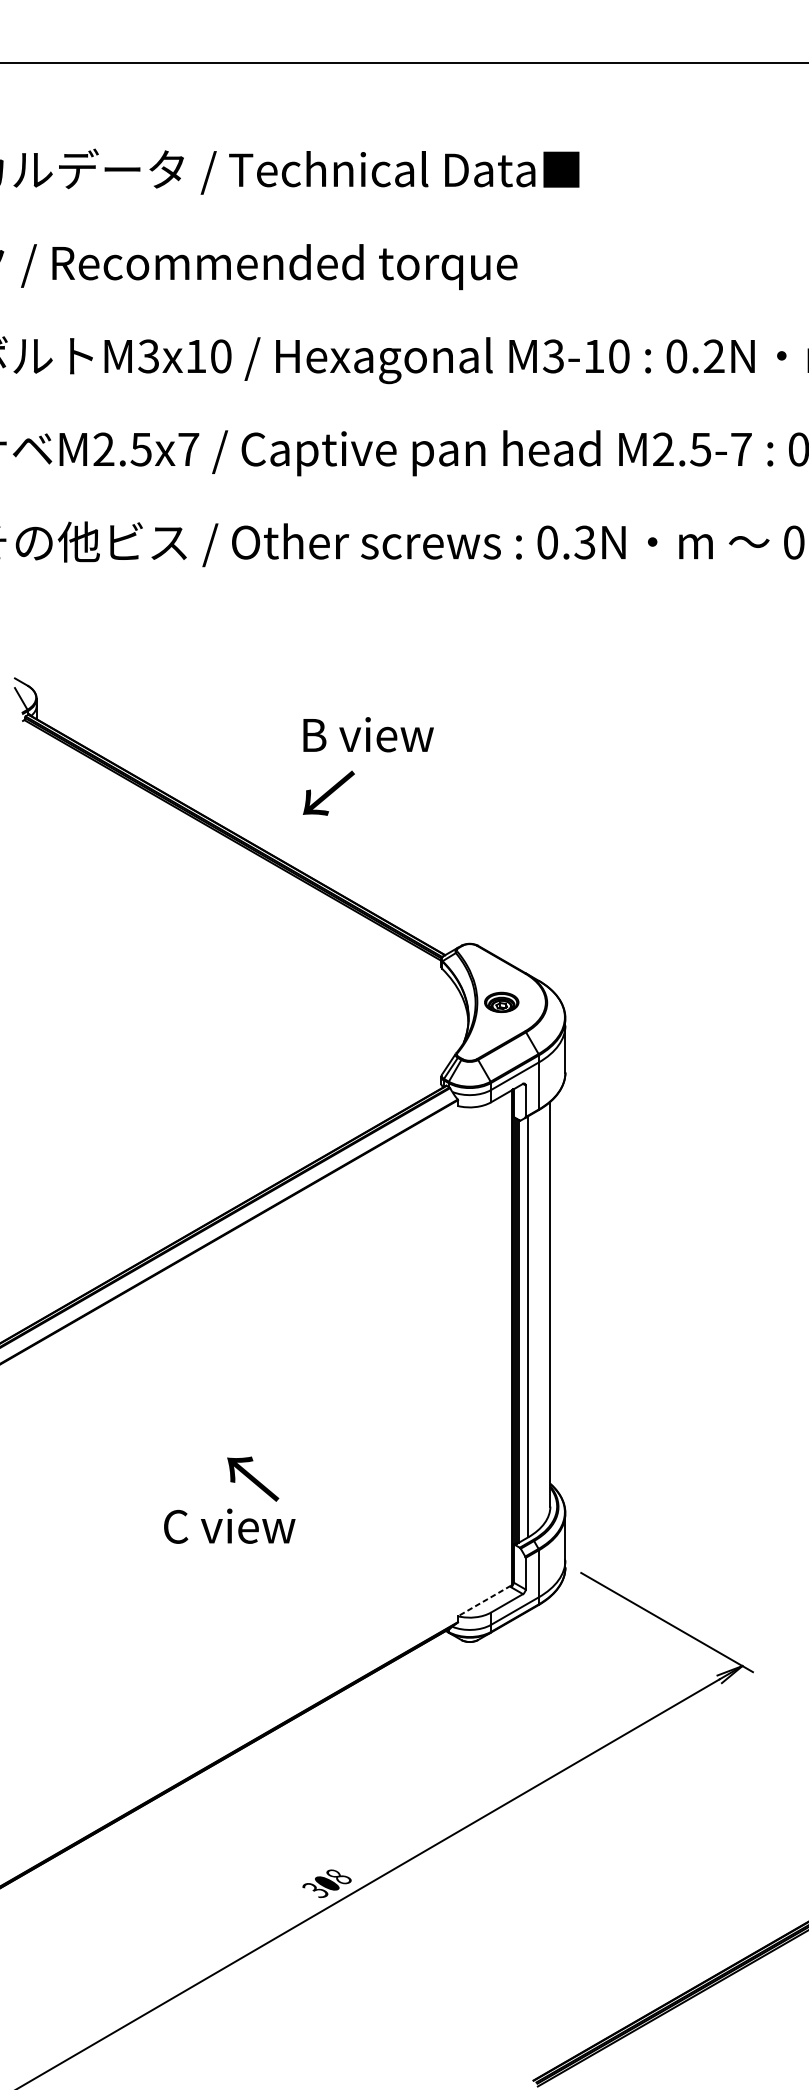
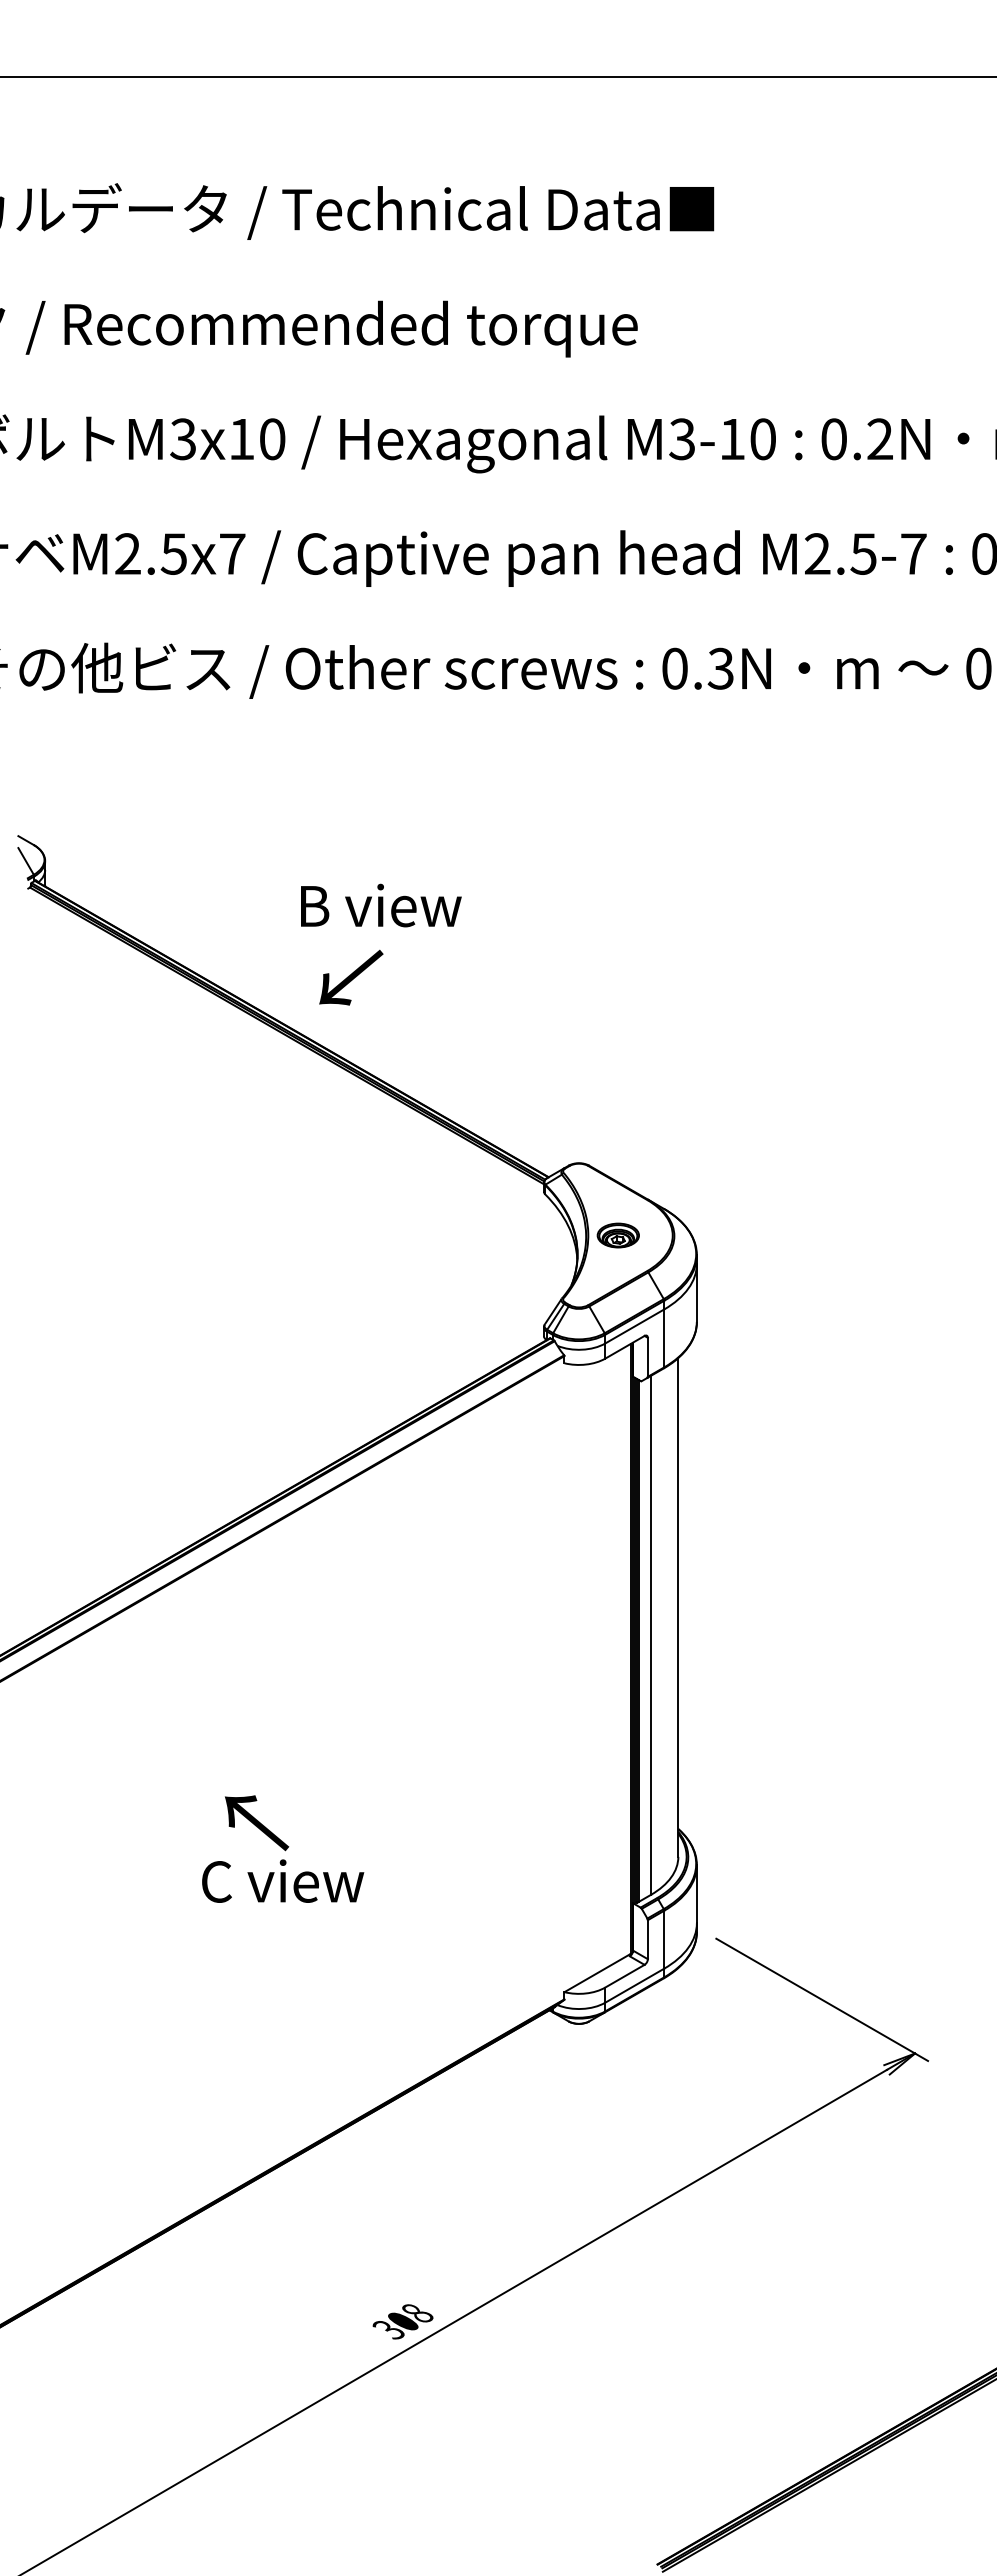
text: (368, 734) -> (381, 905), moved
text: (329, 793) -> (351, 977), moved
text: (253, 1479) -> (257, 1823), moved
line: (484, 1601) -> (597, 1973), dashed -> solid

